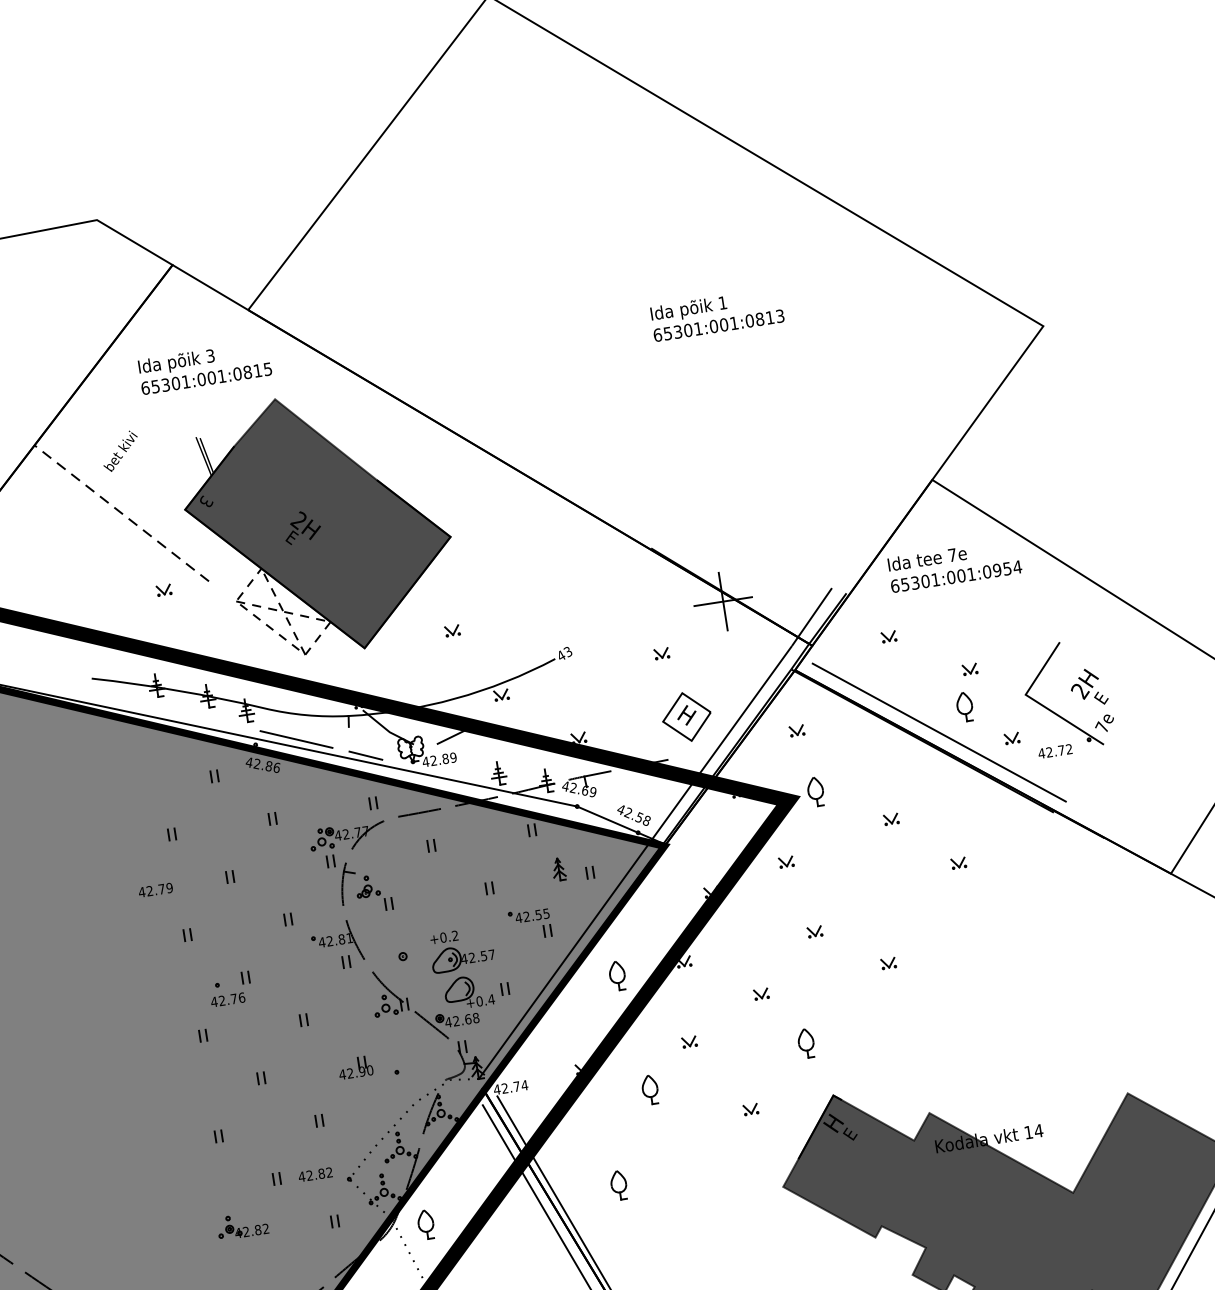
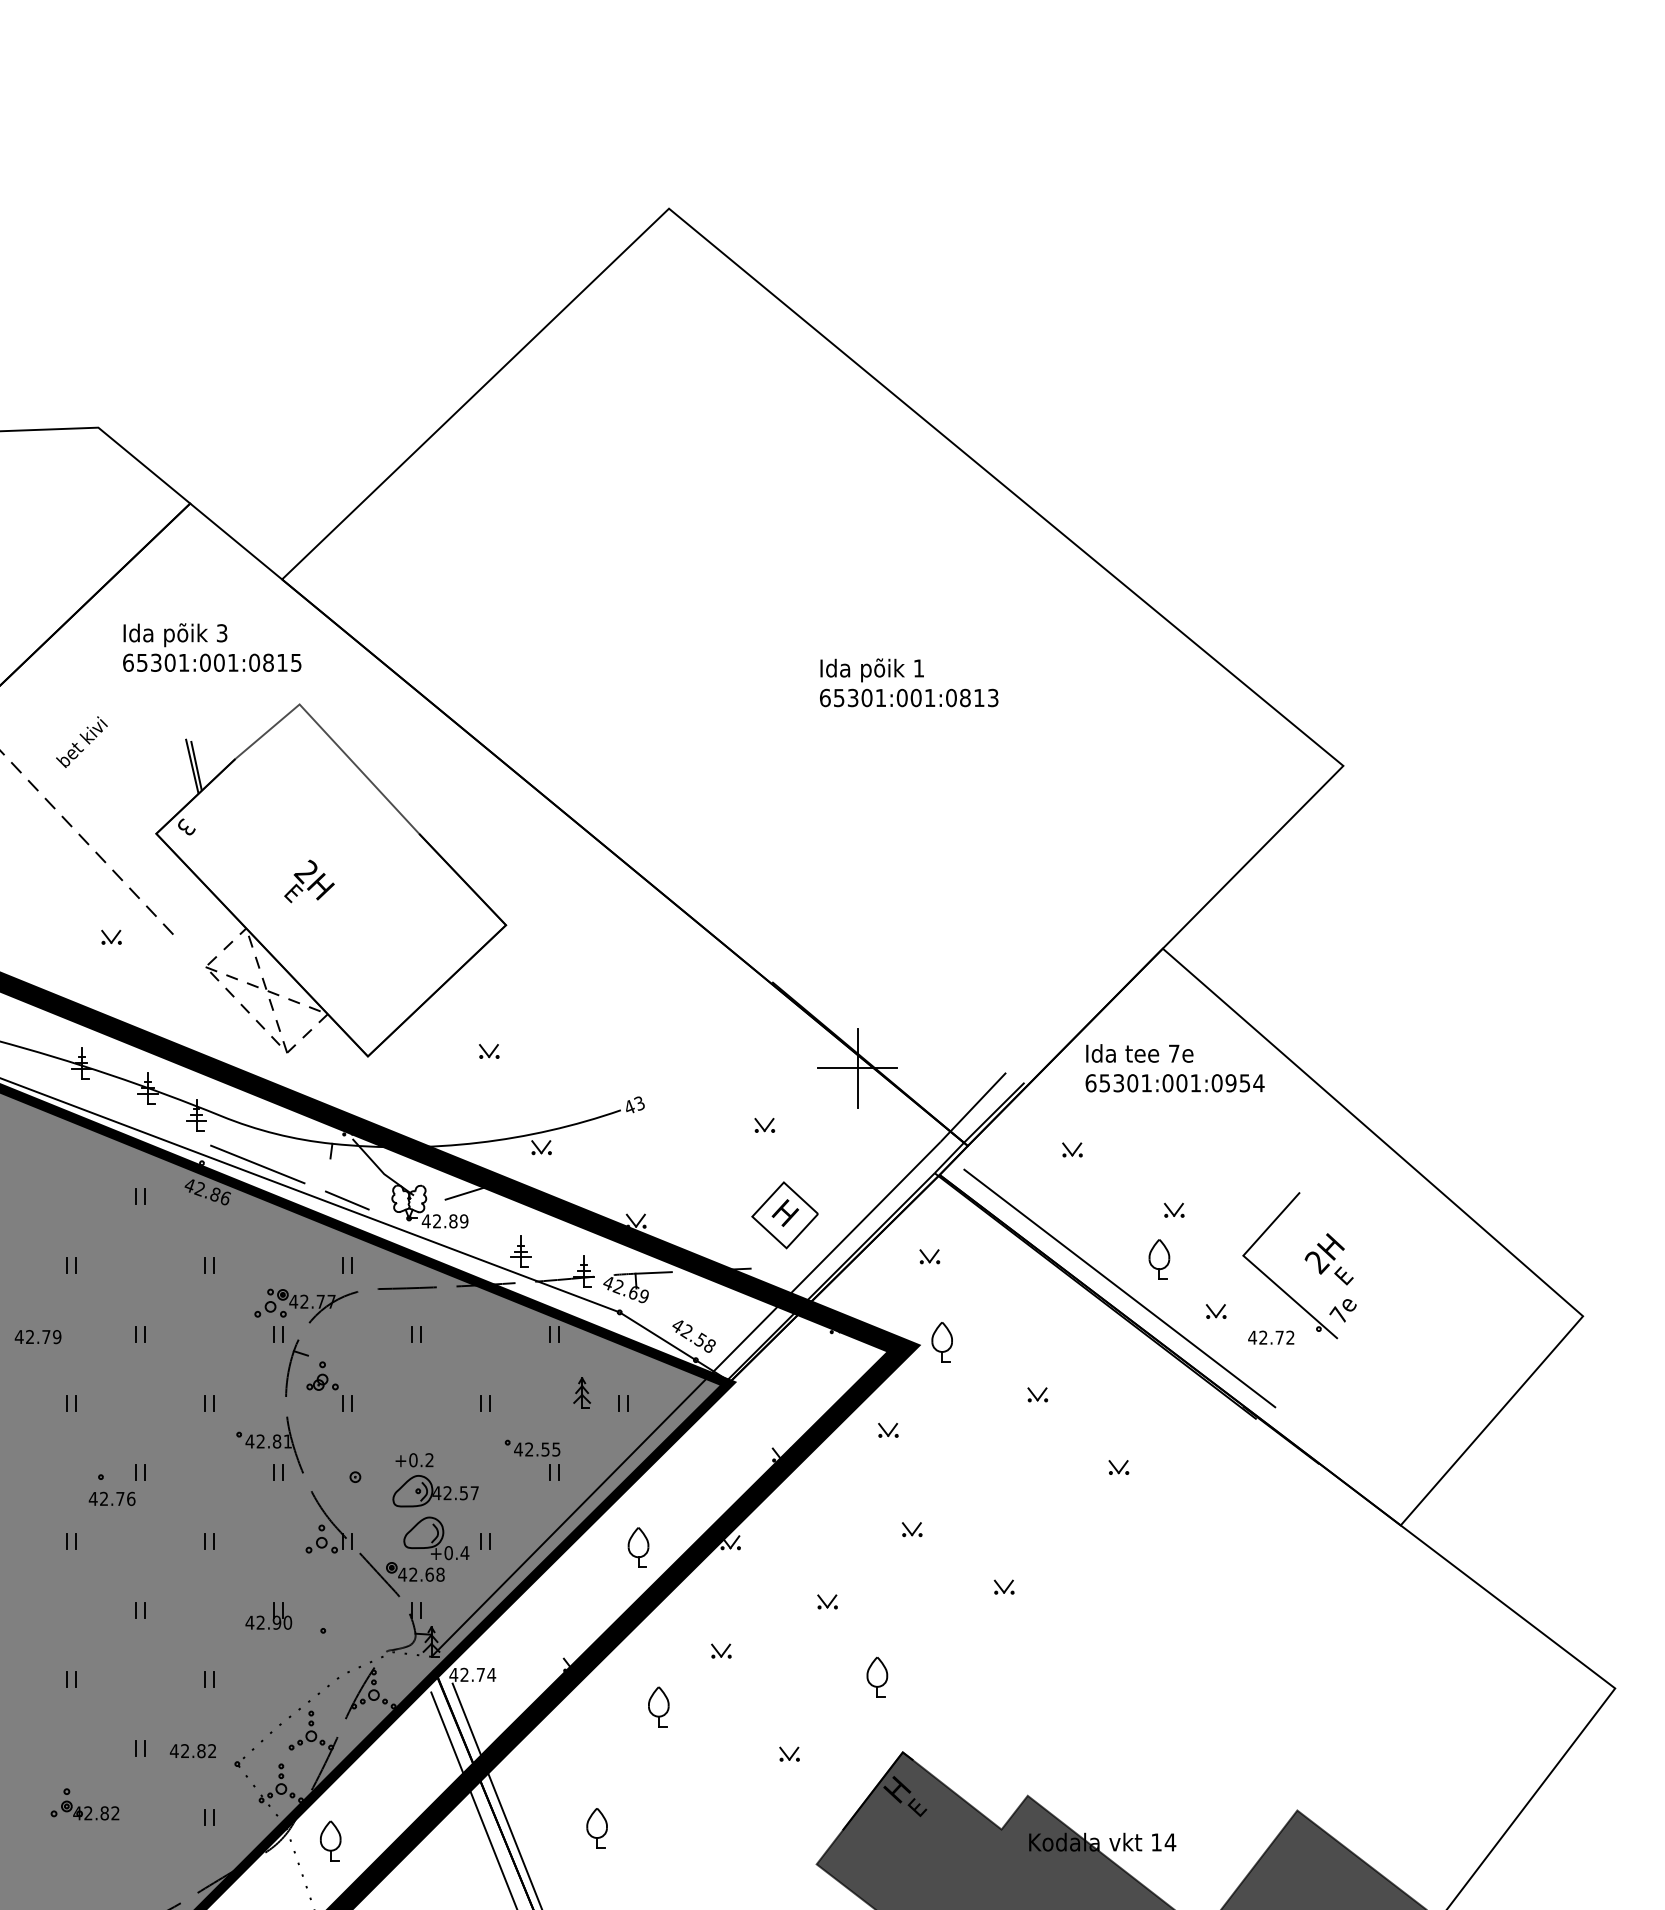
fill: (318, 524) -> (331, 880), removed

